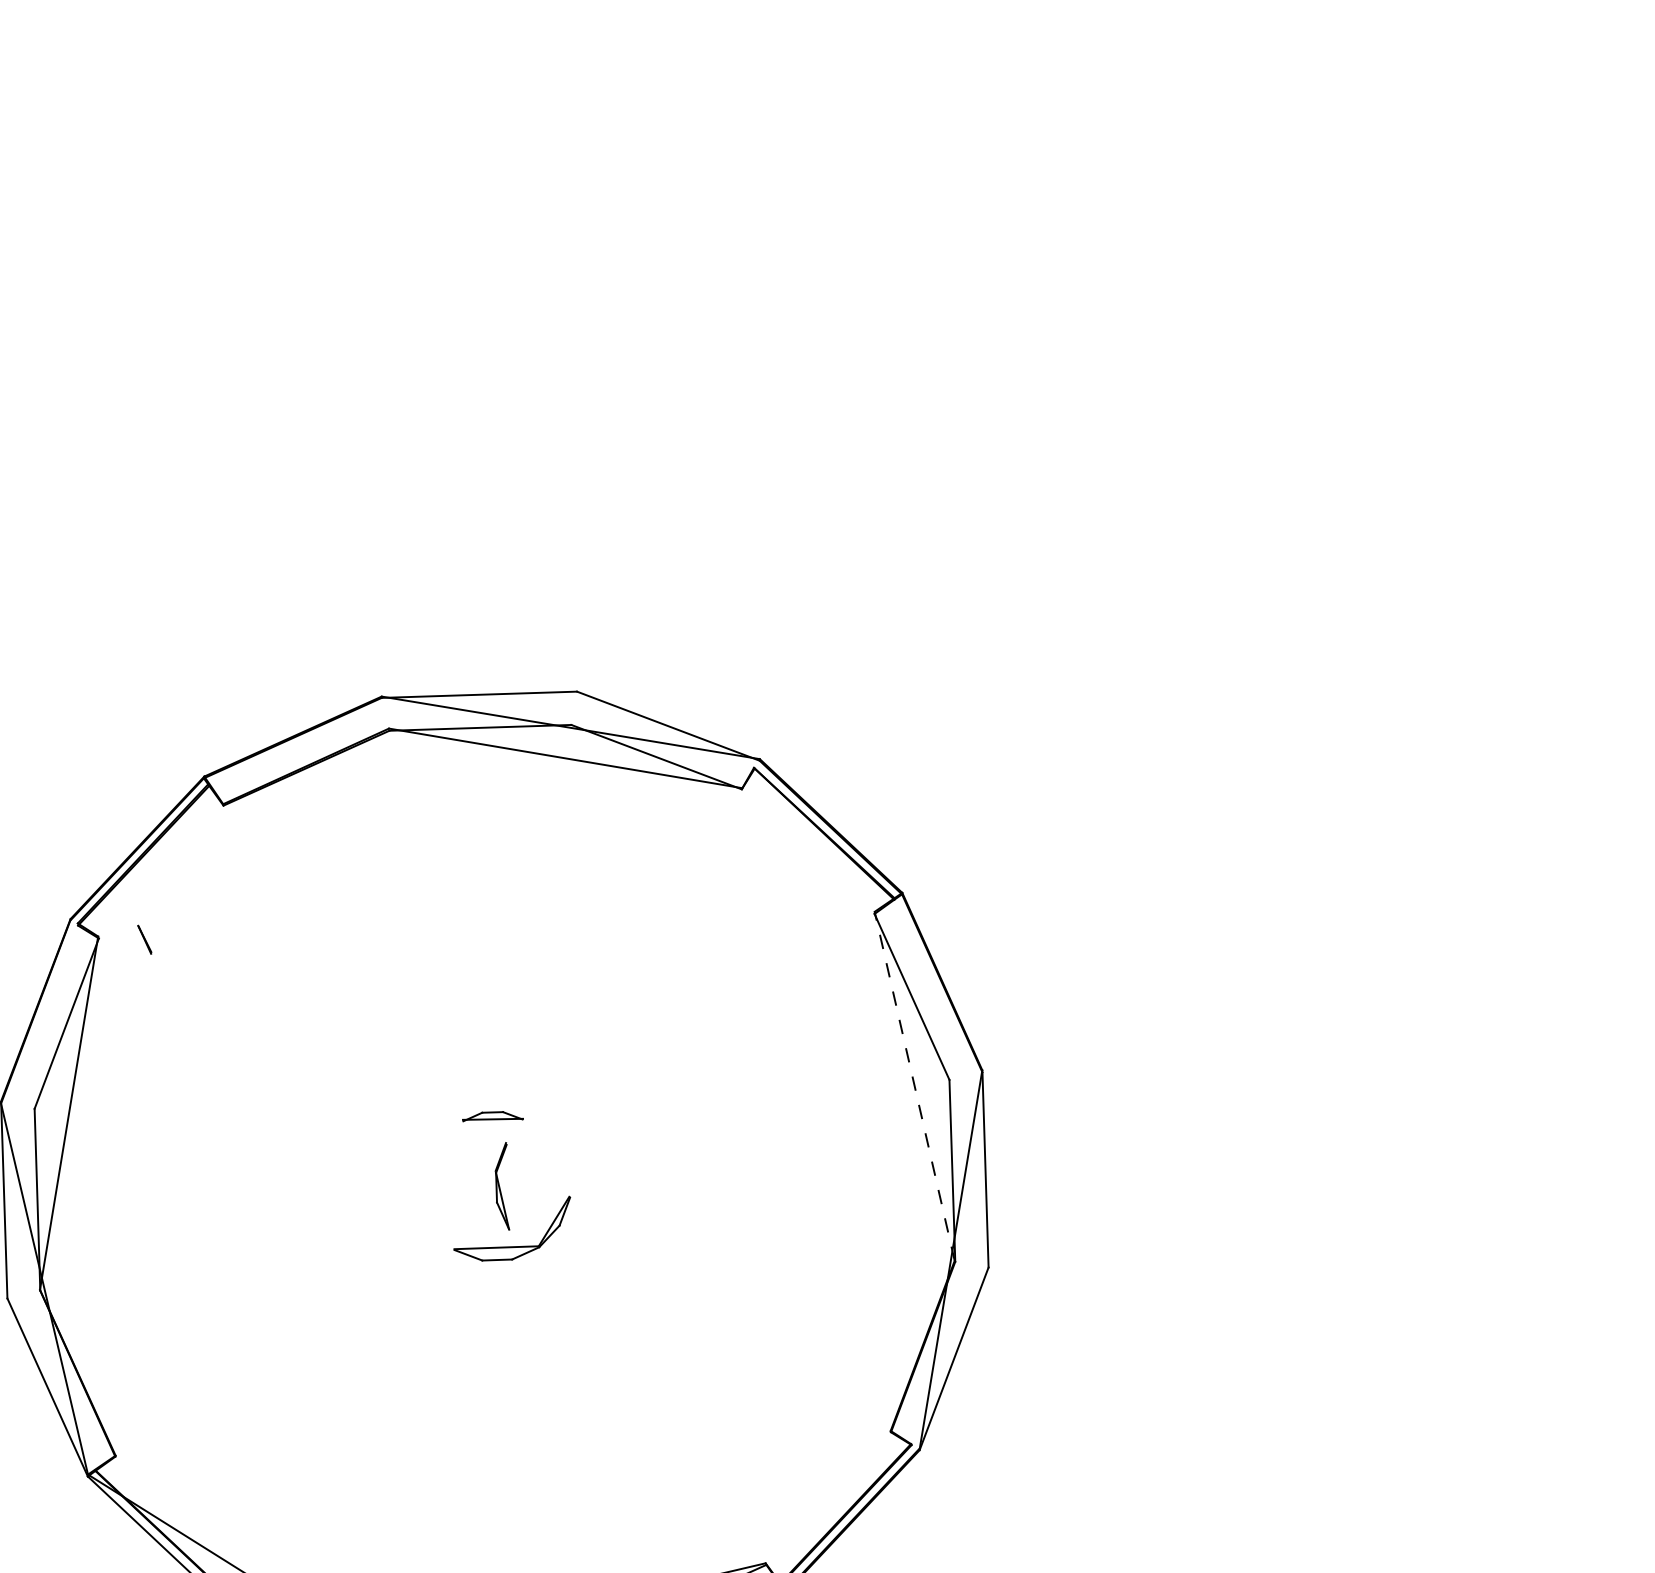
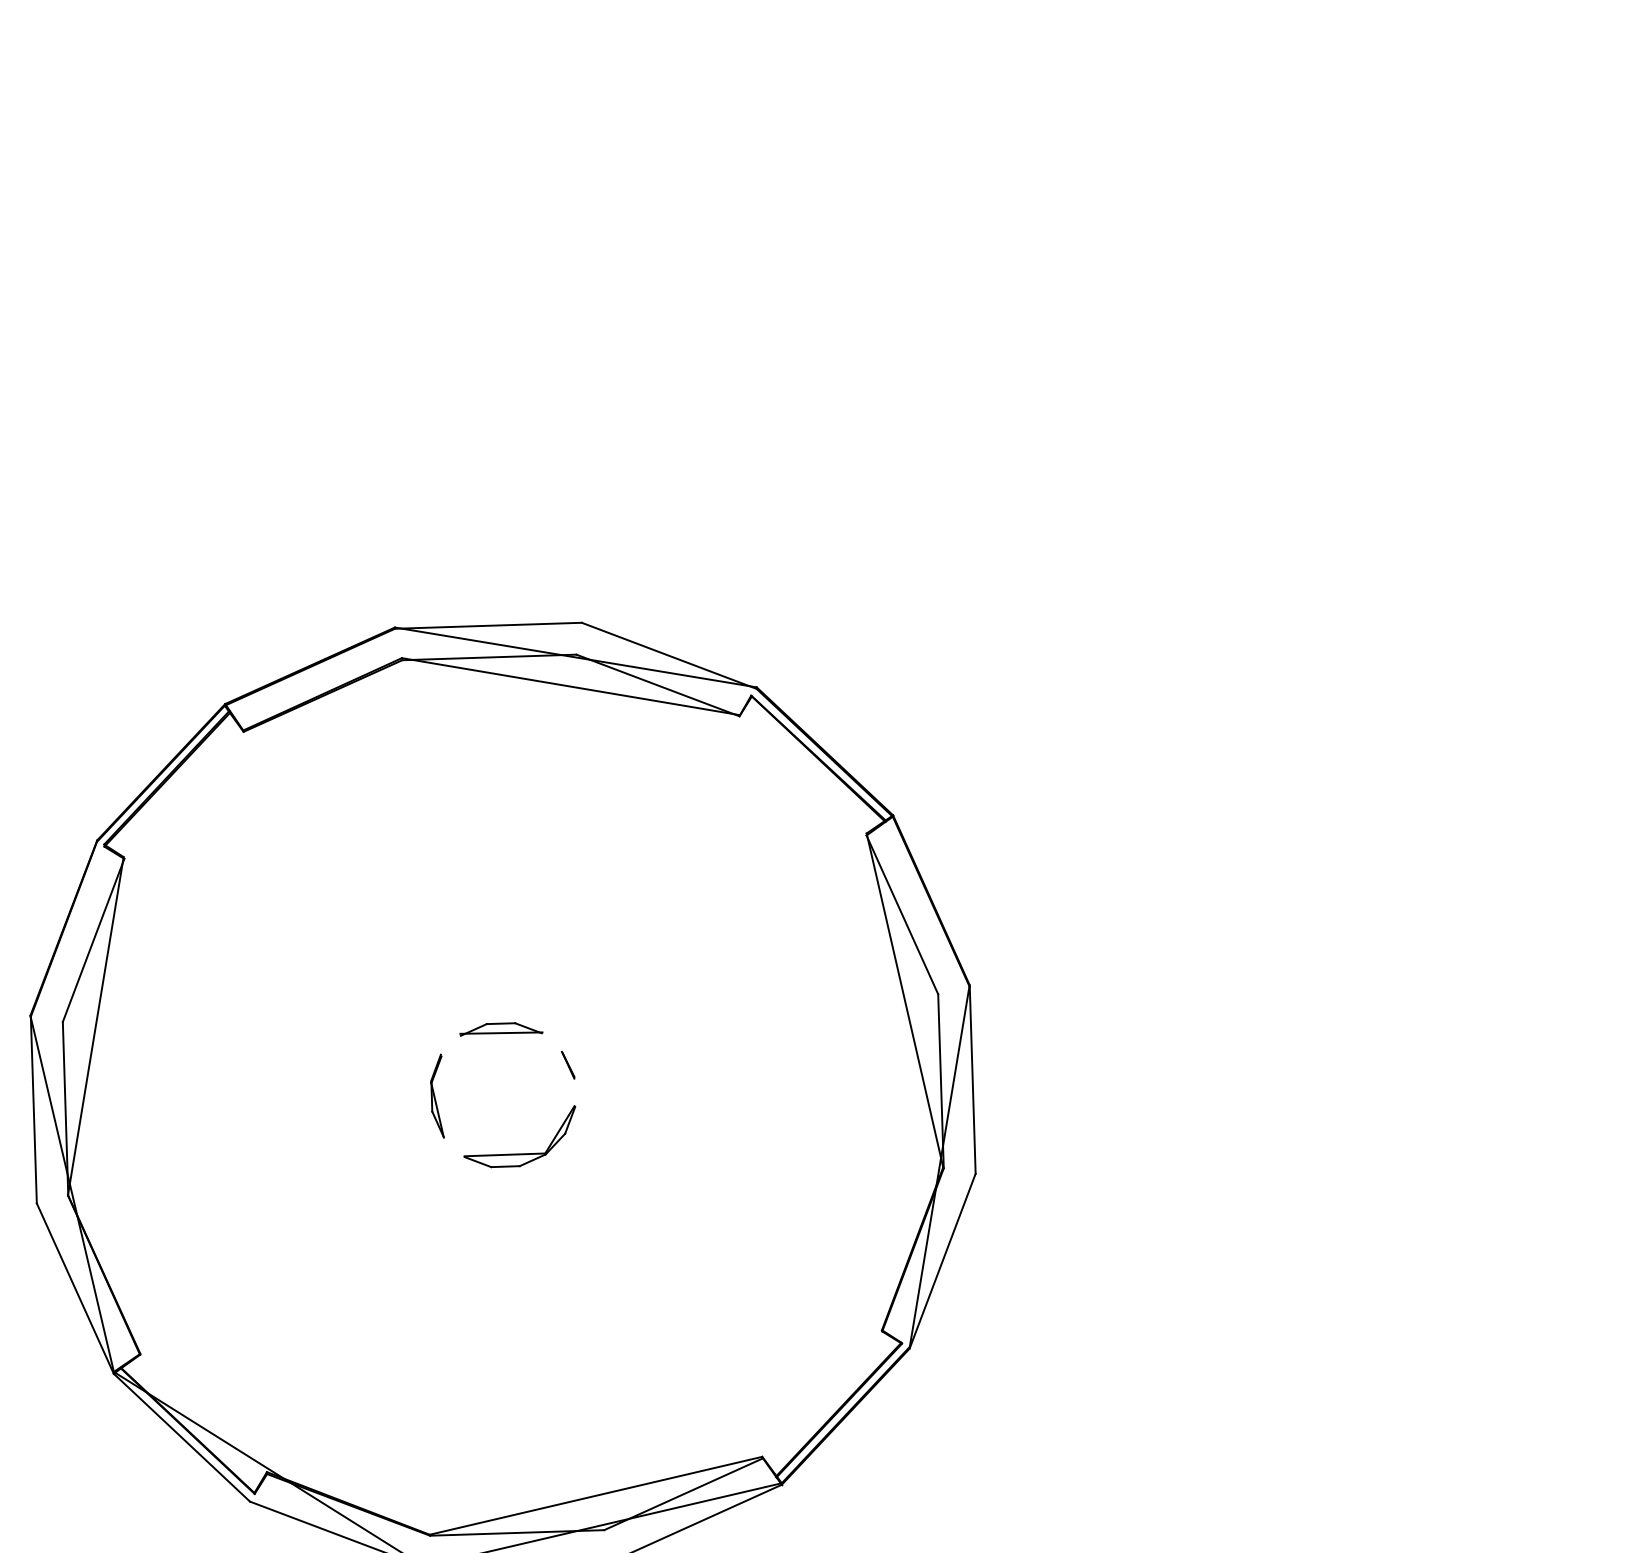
line: (143, 939) -> (567, 1064), moved
line: (914, 1085) -> (904, 999), dashed -> solid
part: (493, 1116) -> (501, 1029), size x1.43
part: (502, 1185) -> (437, 1095), moved

